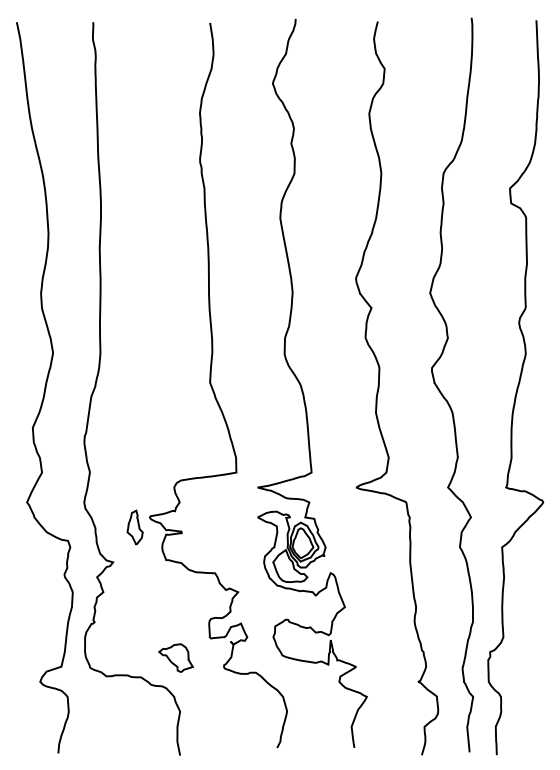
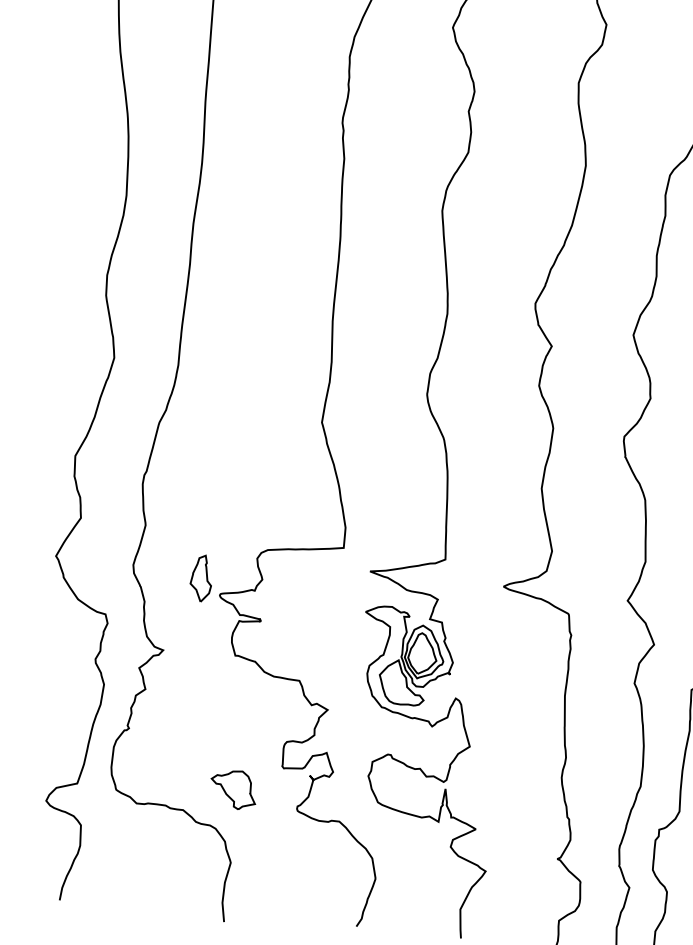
part: (134, 527) -> (200, 578), moved

